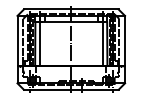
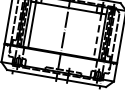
line: (102, 44) -> (97, 36), solid -> dashed

